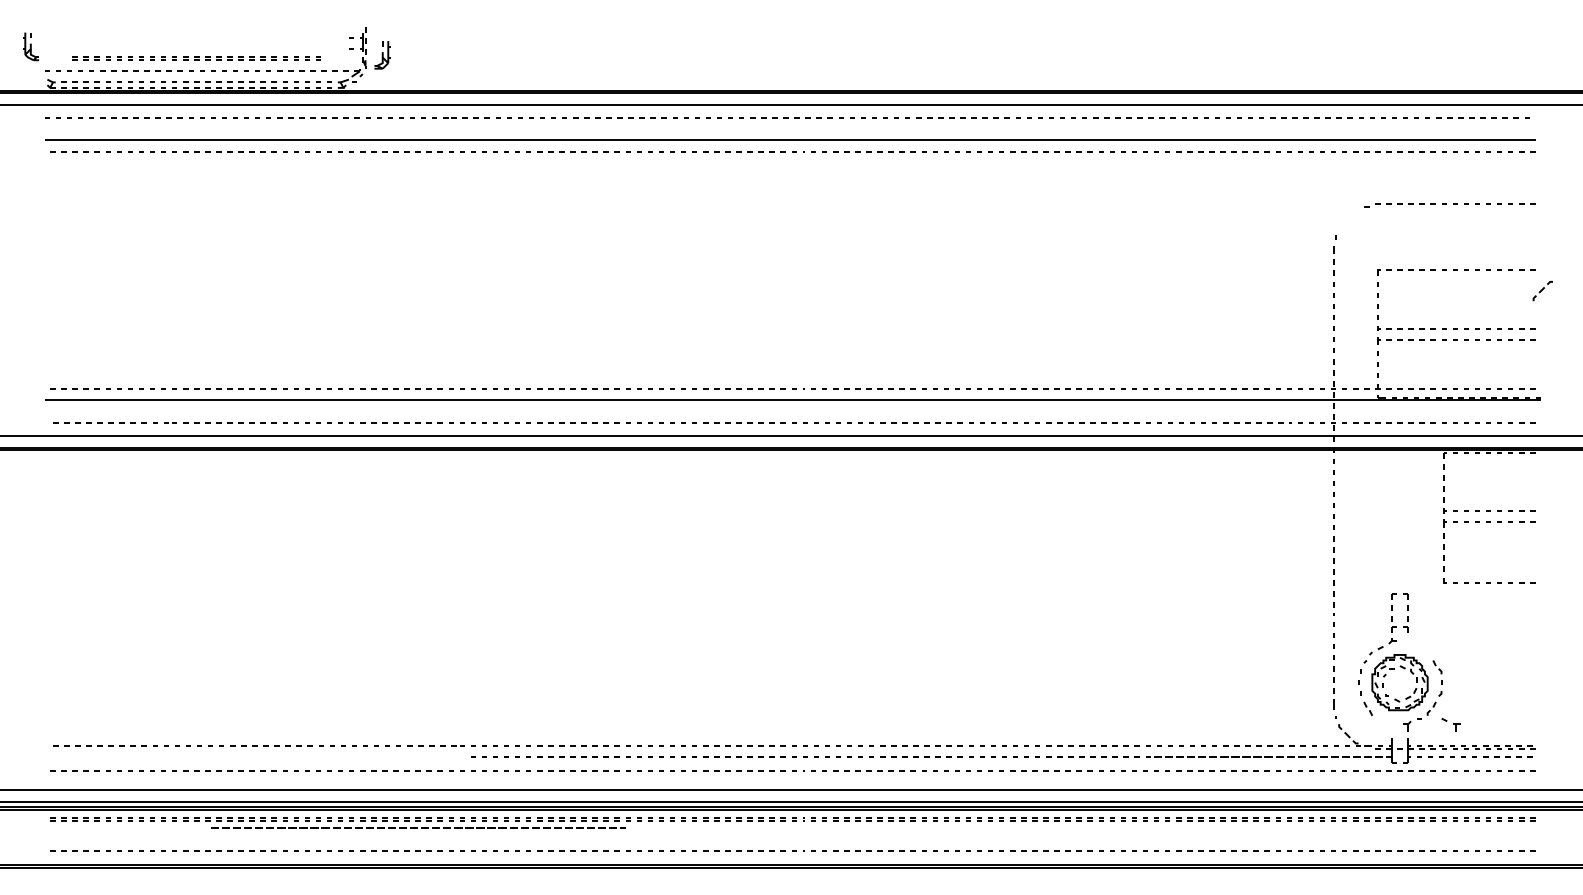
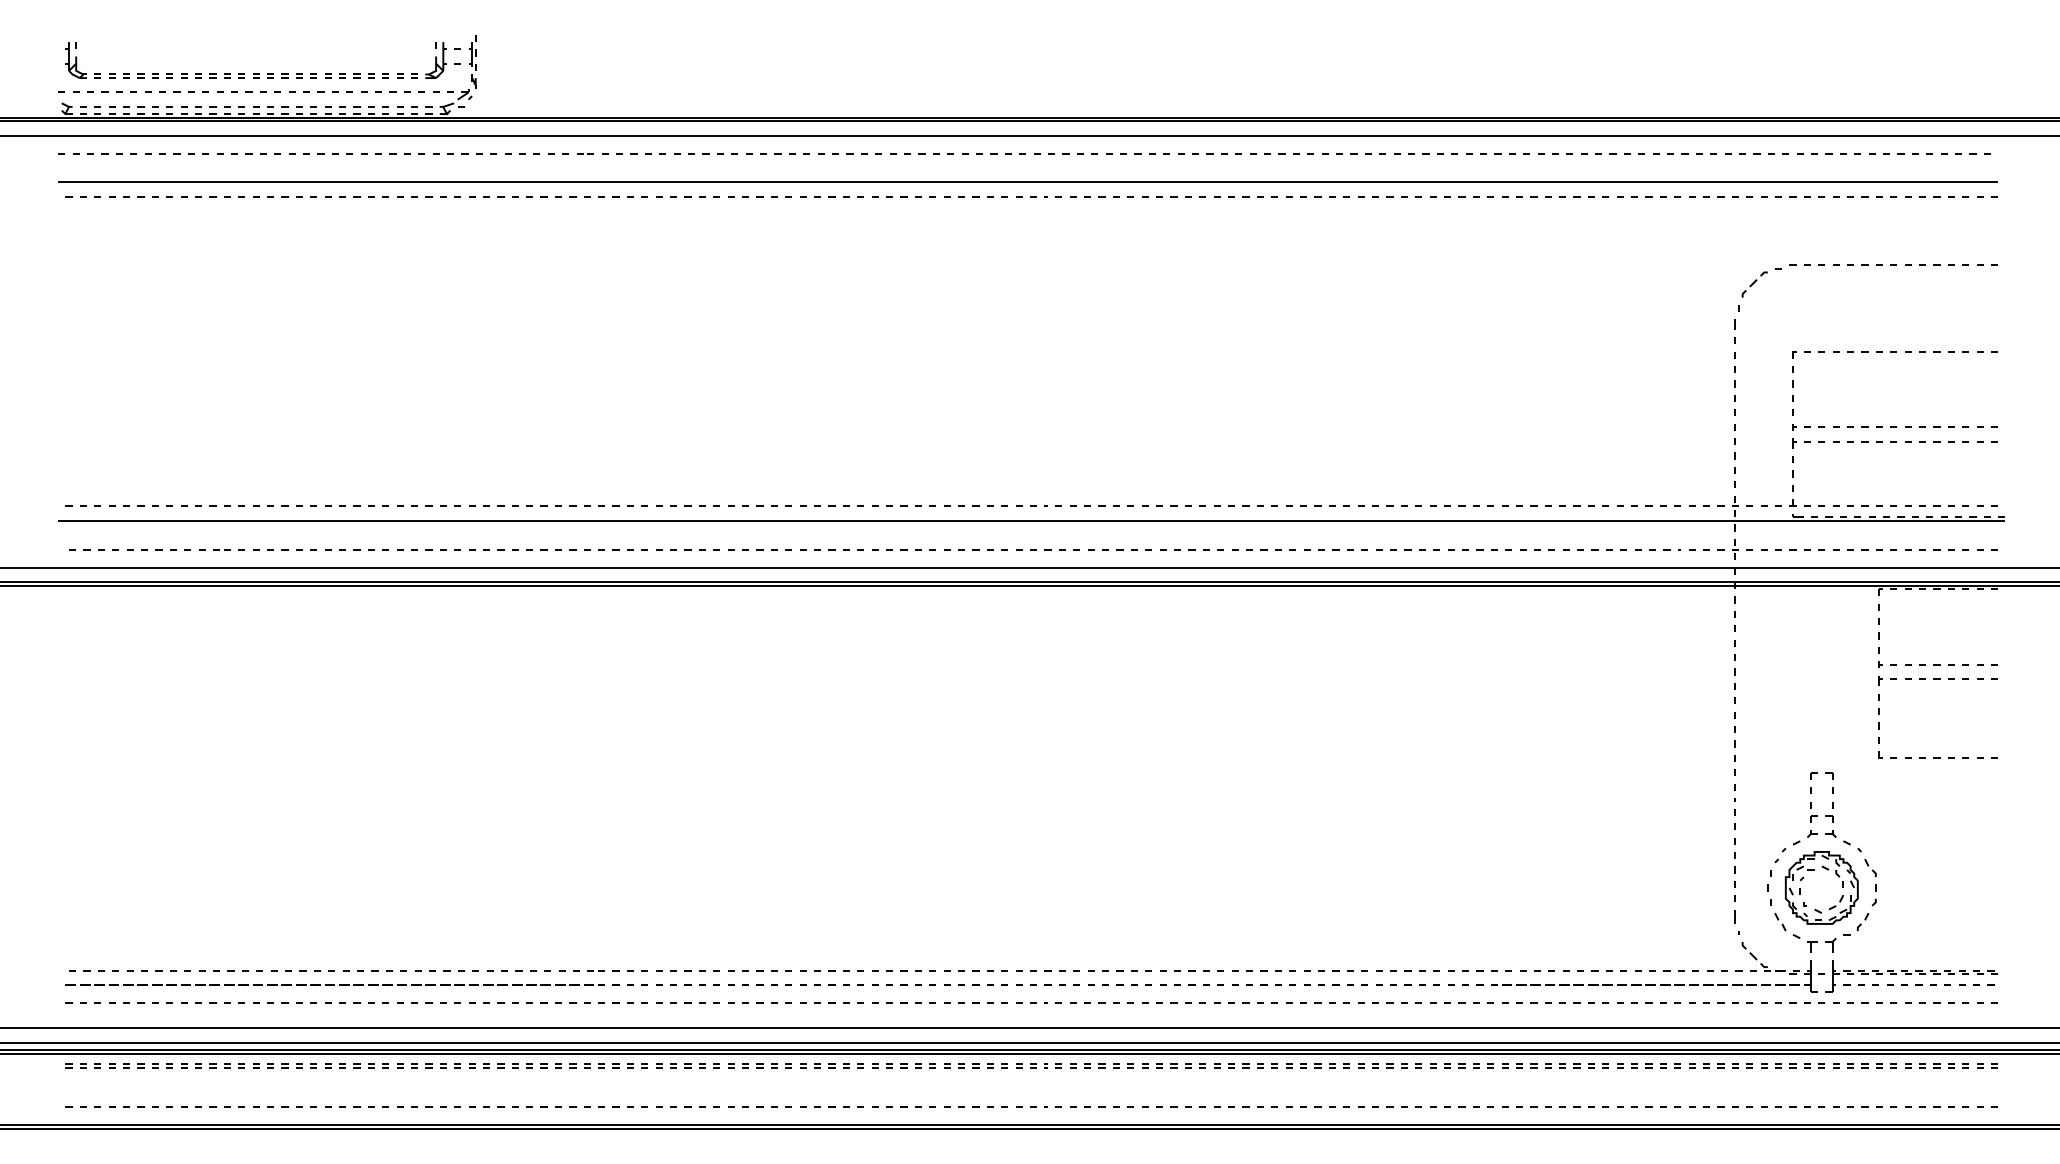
part: (30, 46) -> (75, 60), moved
part: (382, 55) -> (435, 60), moved
part: (1542, 291) -> (1754, 284), moved
part: (1416, 646) -> (1843, 841), added
part: (1450, 725) -> (1804, 943), moved
line: (417, 827) -> (334, 984), moved

